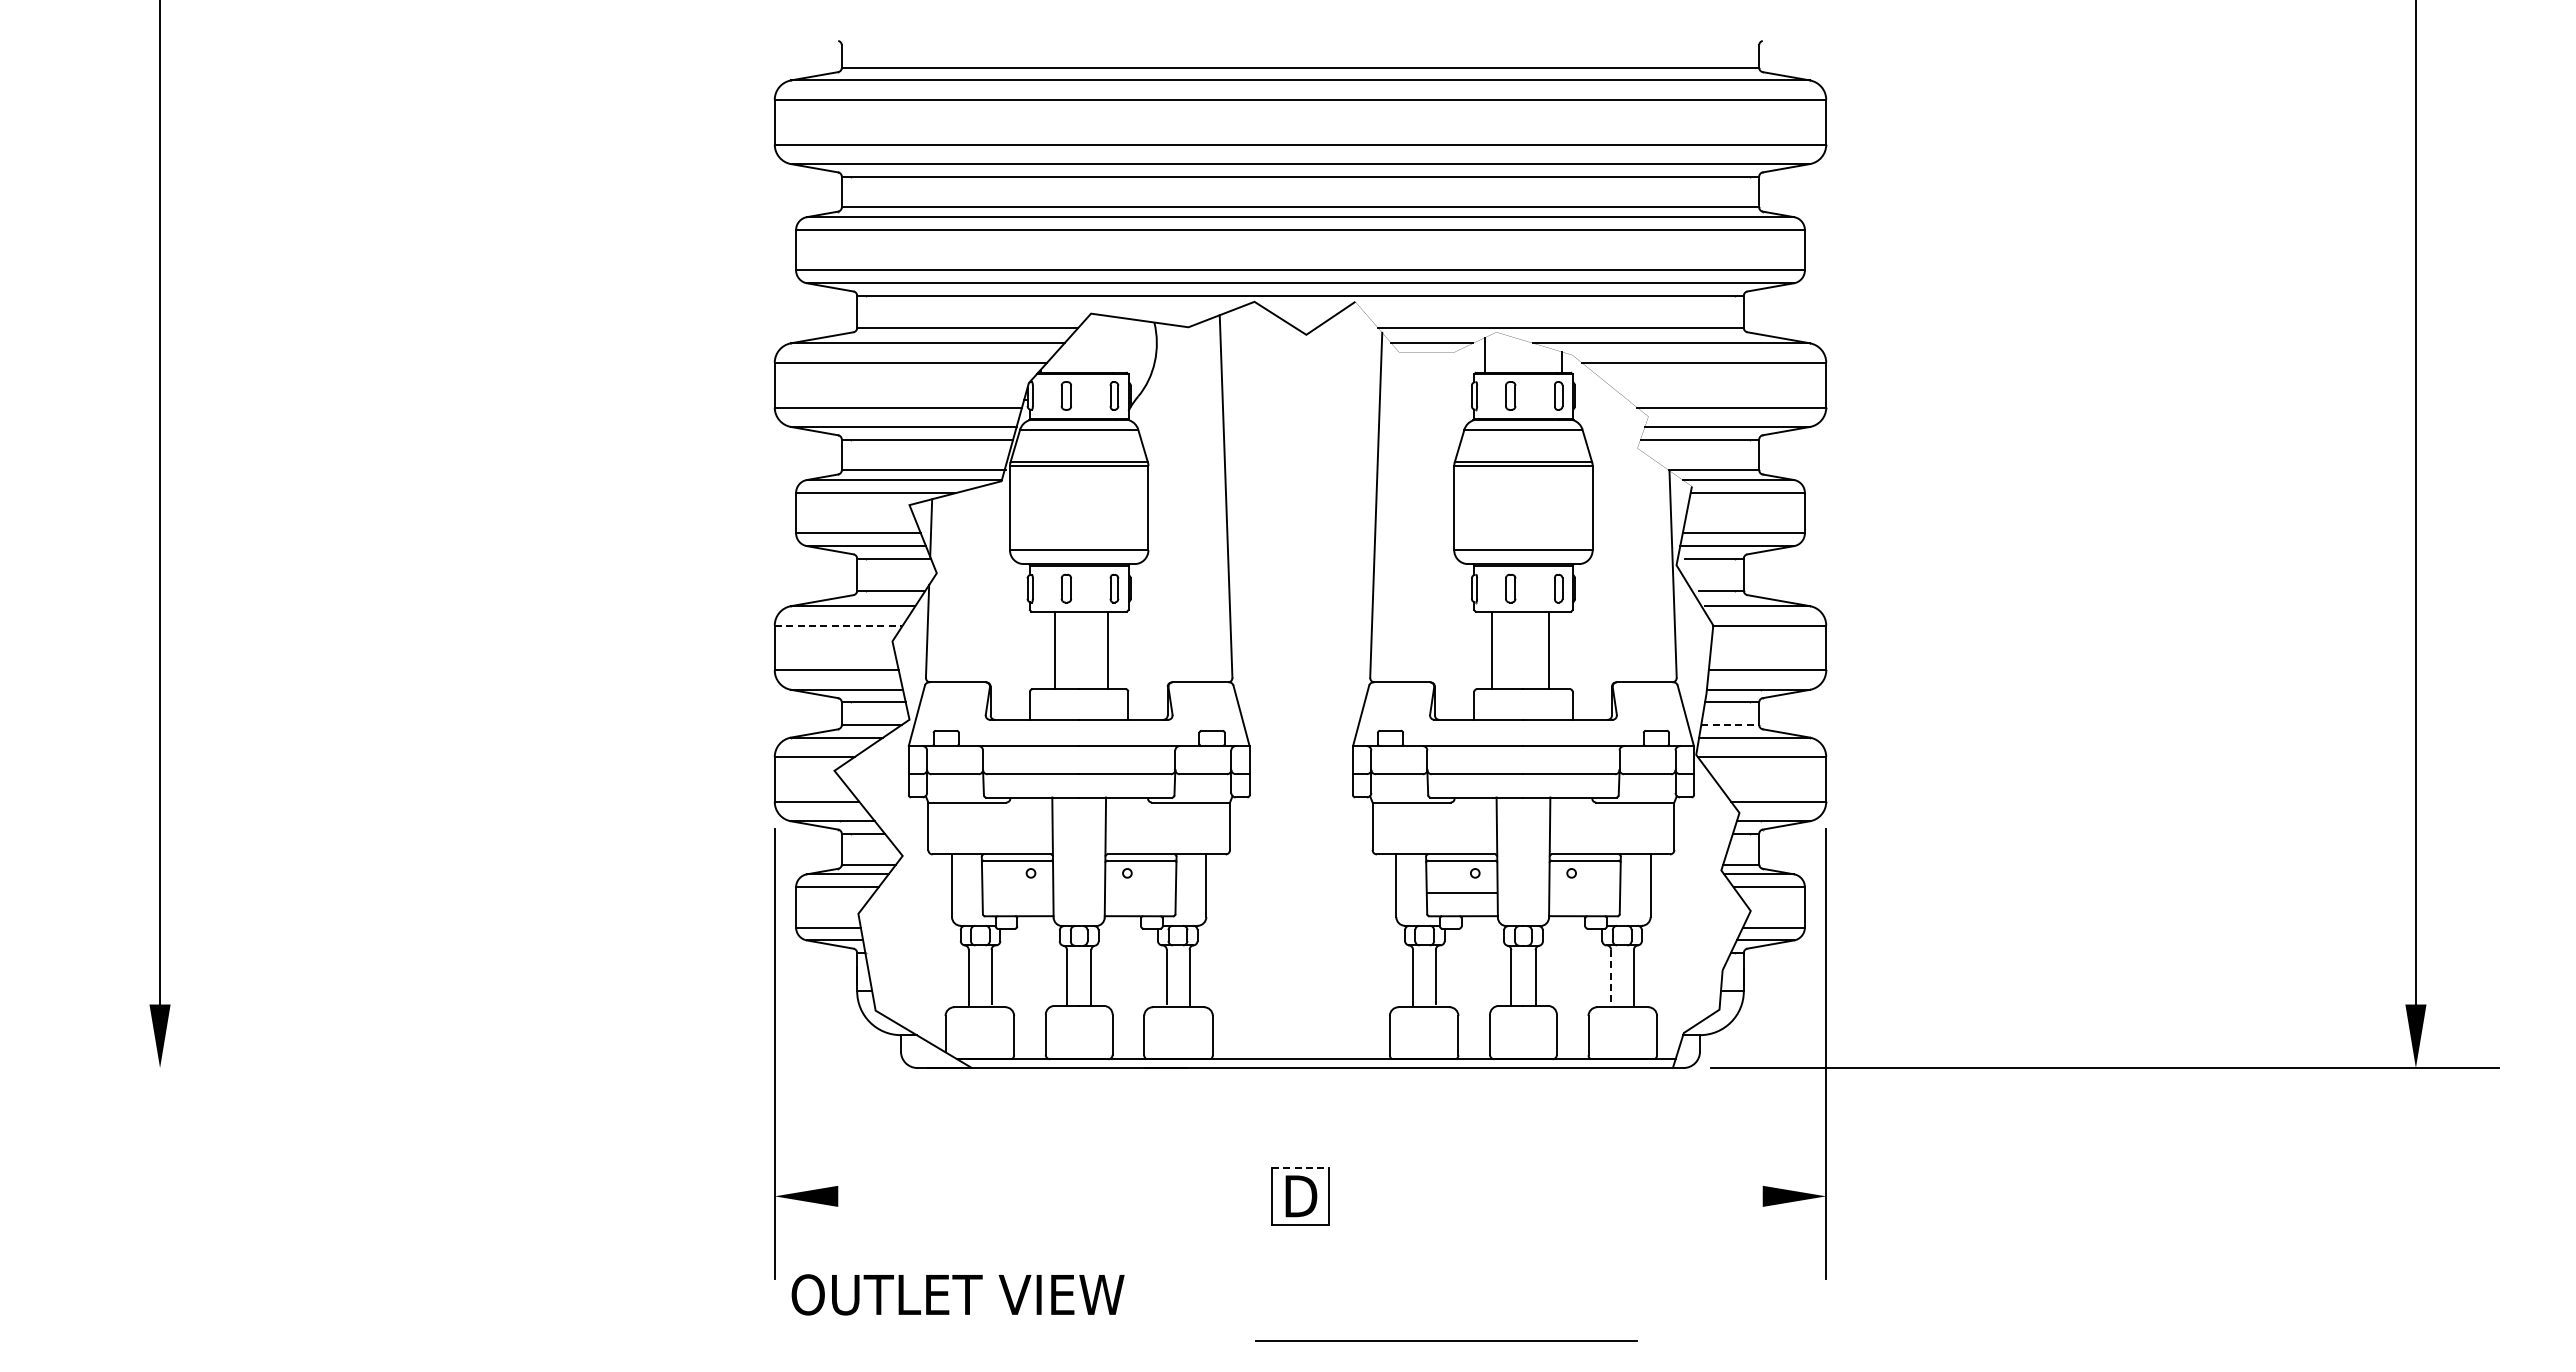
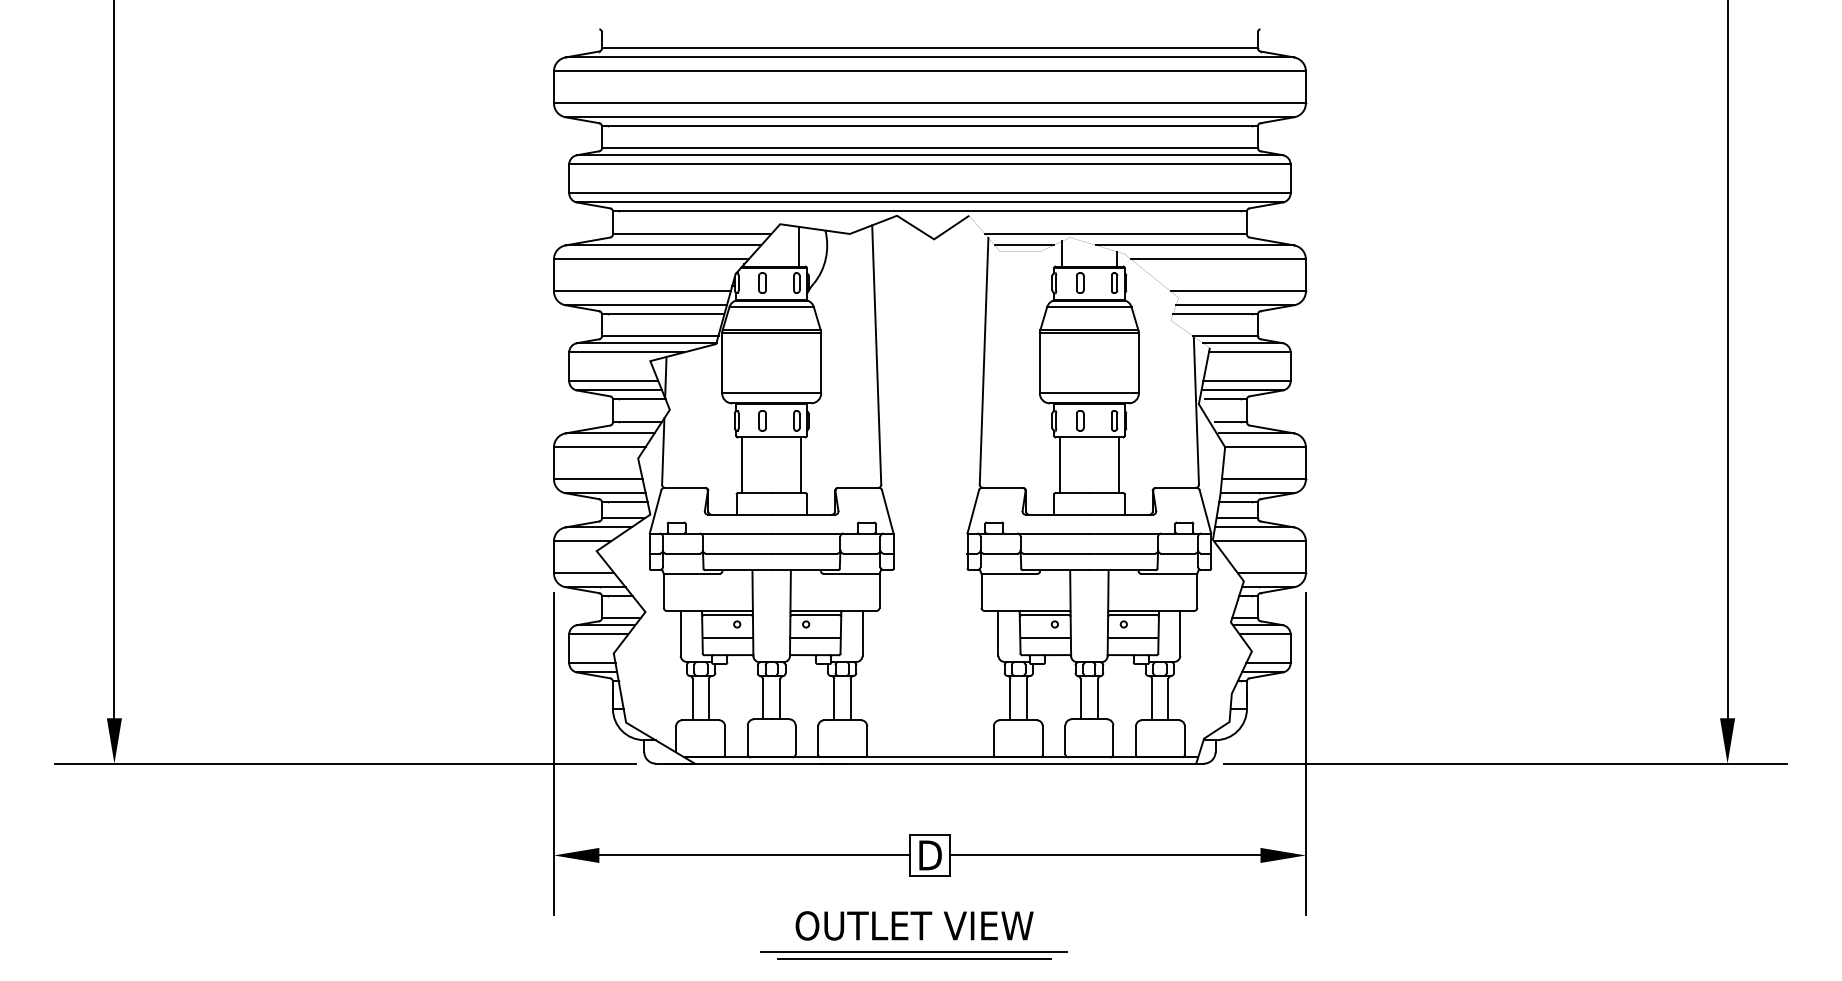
line: (1117, 344) -> (799, 246), added
line: (838, 625) -> (599, 447), dashed -> solid
line: (1054, 650) -> (801, 465), moved
line: (1107, 650) -> (741, 465), moved
line: (1492, 650) -> (1119, 465), moved
line: (1548, 650) -> (1059, 465), moved
line: (1730, 724) -> (1237, 518), dashed -> solid
line: (1018, 892) -> (728, 638), added
line: (1139, 892) -> (814, 638), added
line: (1583, 892) -> (1132, 638), added
line: (1611, 977) -> (1152, 698), dashed -> solid
line: (483, 1068) -> (345, 764), added
line: (1300, 1167) -> (929, 834), dashed -> solid
line: (1054, 1196) -> (754, 855), added
line: (1545, 1196) -> (1105, 855), added
text: (957, 1294) -> (914, 925), moved
line: (1278, 1331) -> (914, 952), added
line: (1446, 1340) -> (914, 958), moved

